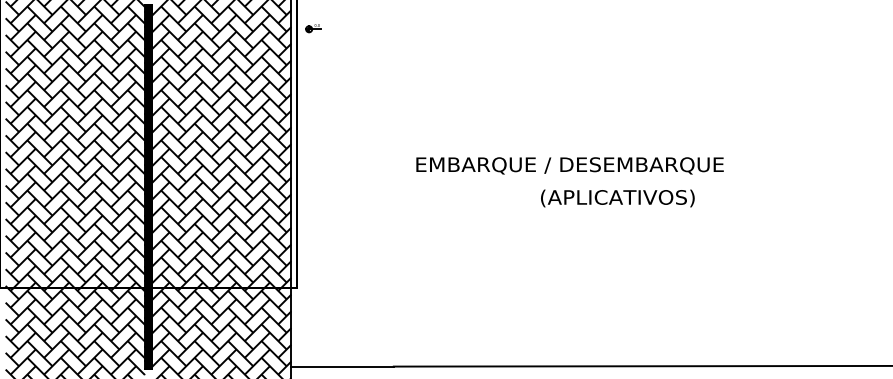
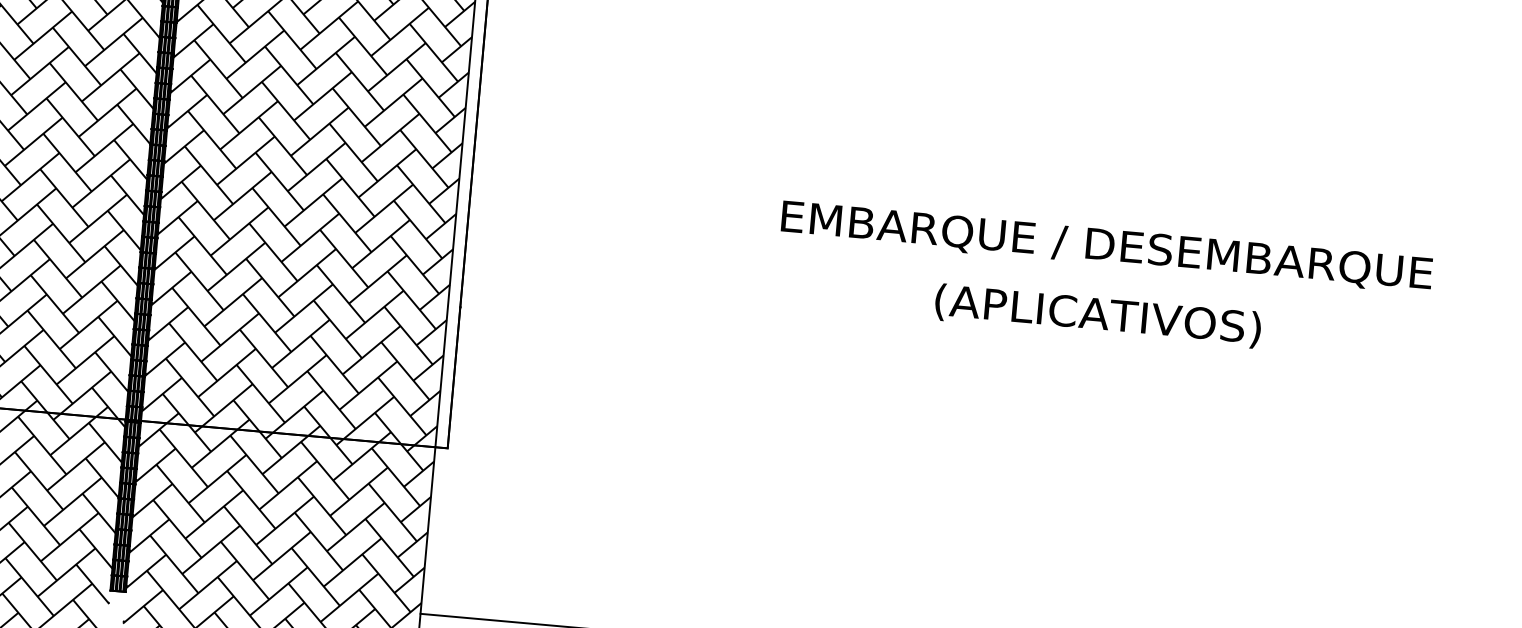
text: (569, 165) -> (1105, 246), moved
text: (617, 198) -> (1097, 316), moved

